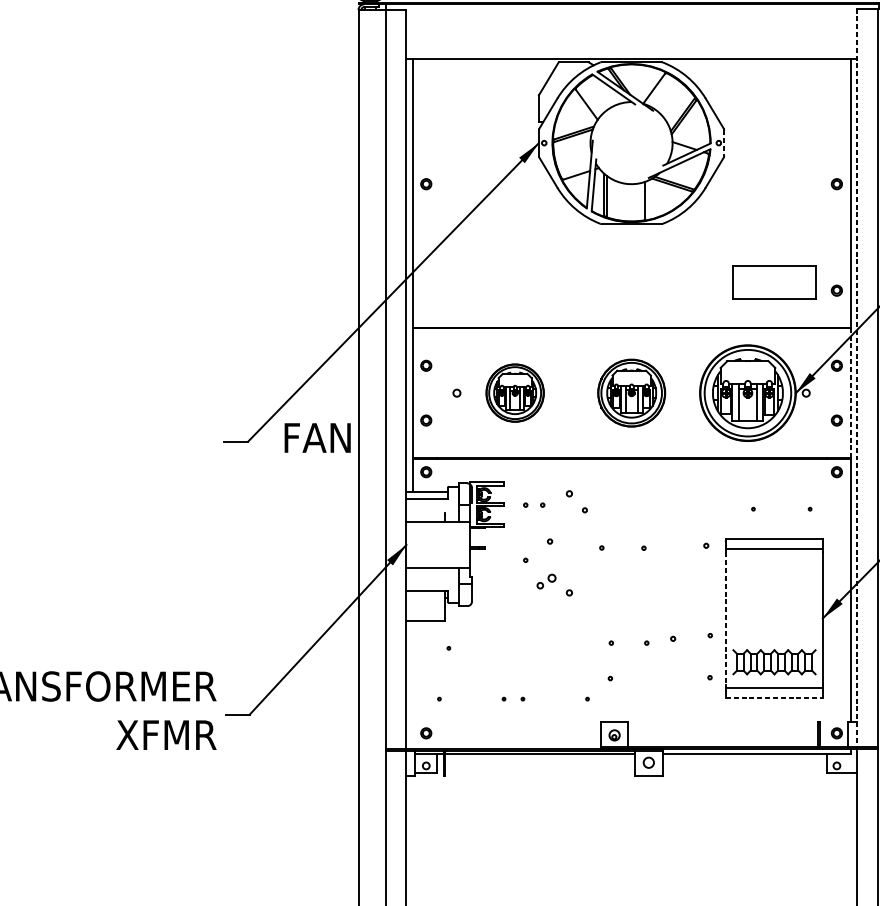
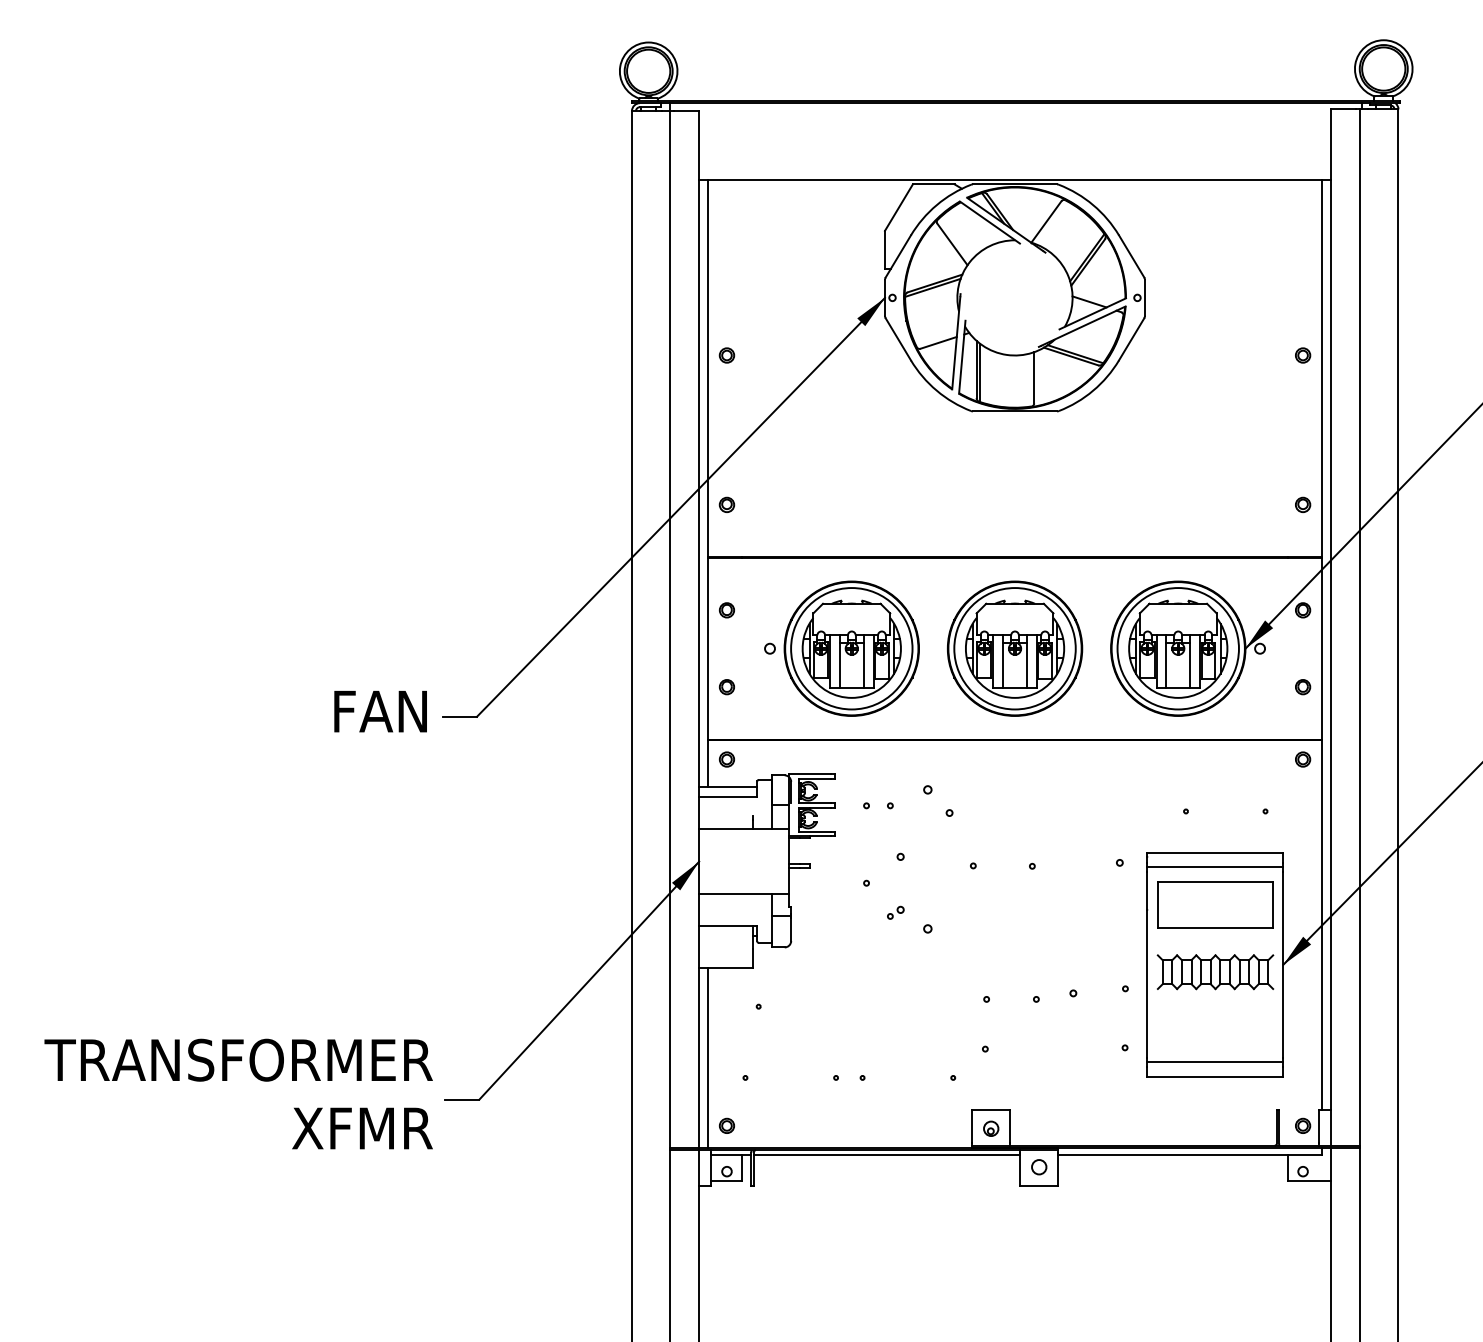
line: (724, 142) -> (1145, 297), dashed -> solid
part: (774, 281) -> (1215, 904), moved
part: (425, 290) -> (726, 504), added
line: (857, 378) -> (1331, 627), dashed -> solid
part: (515, 393) -> (851, 648), size x1.67
part: (631, 393) -> (1015, 648), size x1.43
line: (850, 393) -> (1322, 648), dashed -> solid
text: (317, 437) -> (380, 711), moved
part: (546, 581) -> (895, 912), size x0.62
line: (726, 618) -> (1147, 964), dashed -> solid
part: (774, 662) -> (1215, 972), moved
line: (412, 685) -> (707, 1058), added
line: (774, 698) -> (1215, 1076), dashed -> solid

